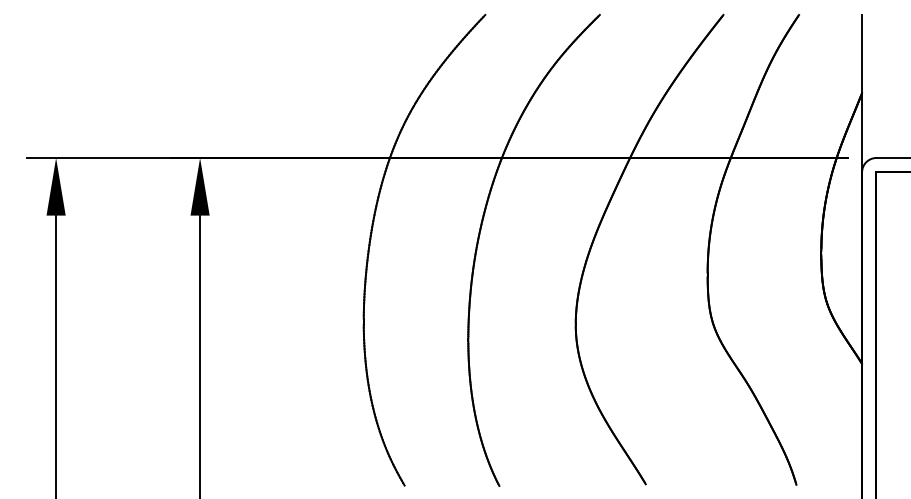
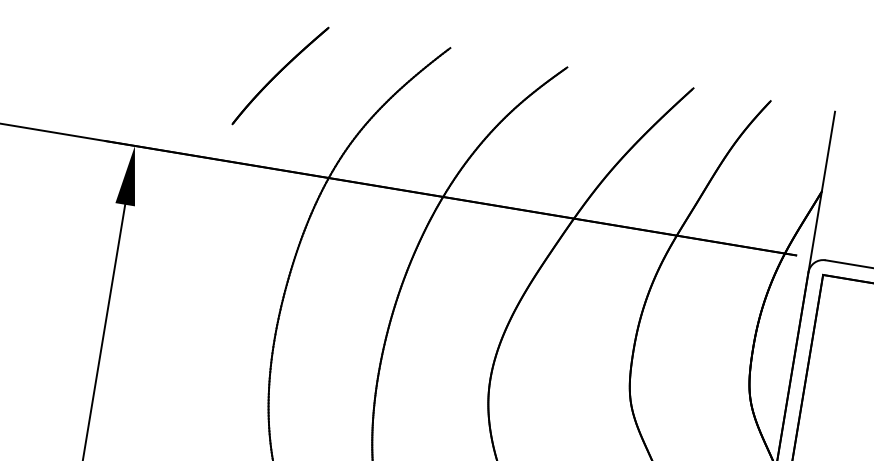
part: (327, 68) -> (280, 76), added

